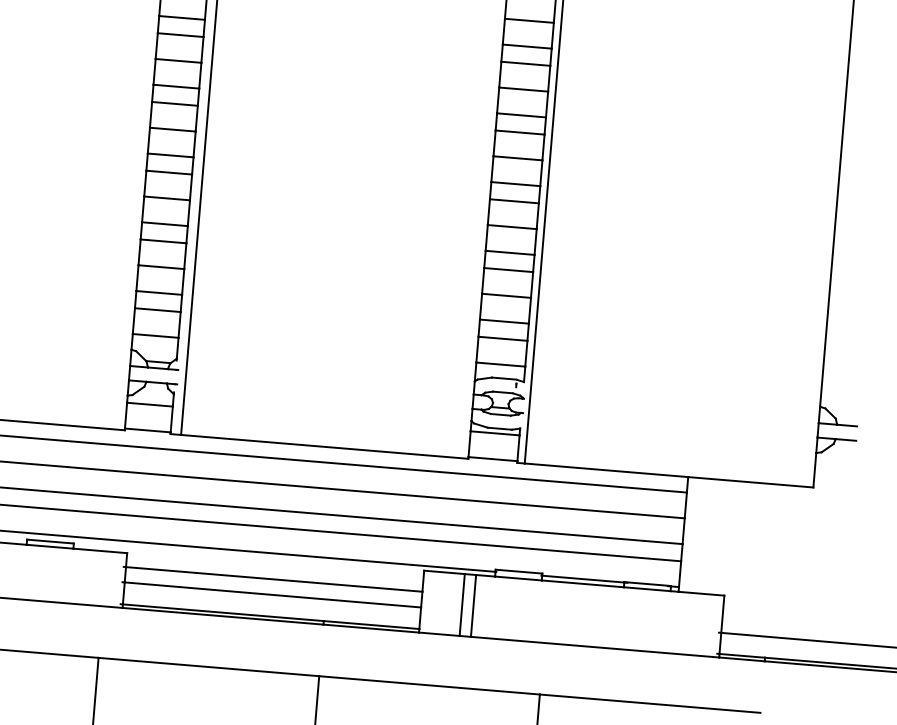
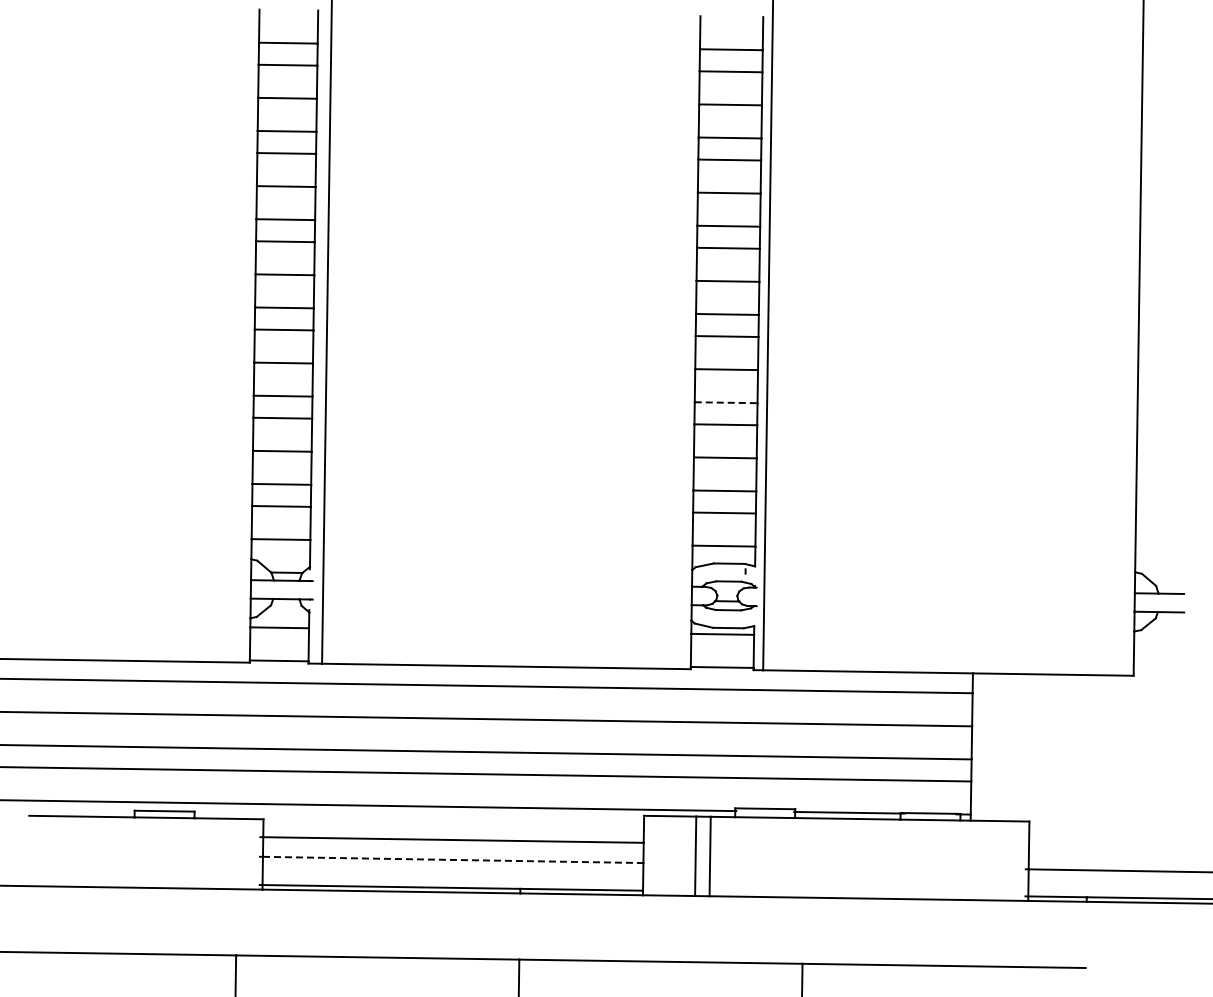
line: (510, 252) -> (726, 402), solid -> dashed
line: (273, 594) -> (453, 859), solid -> dashed

